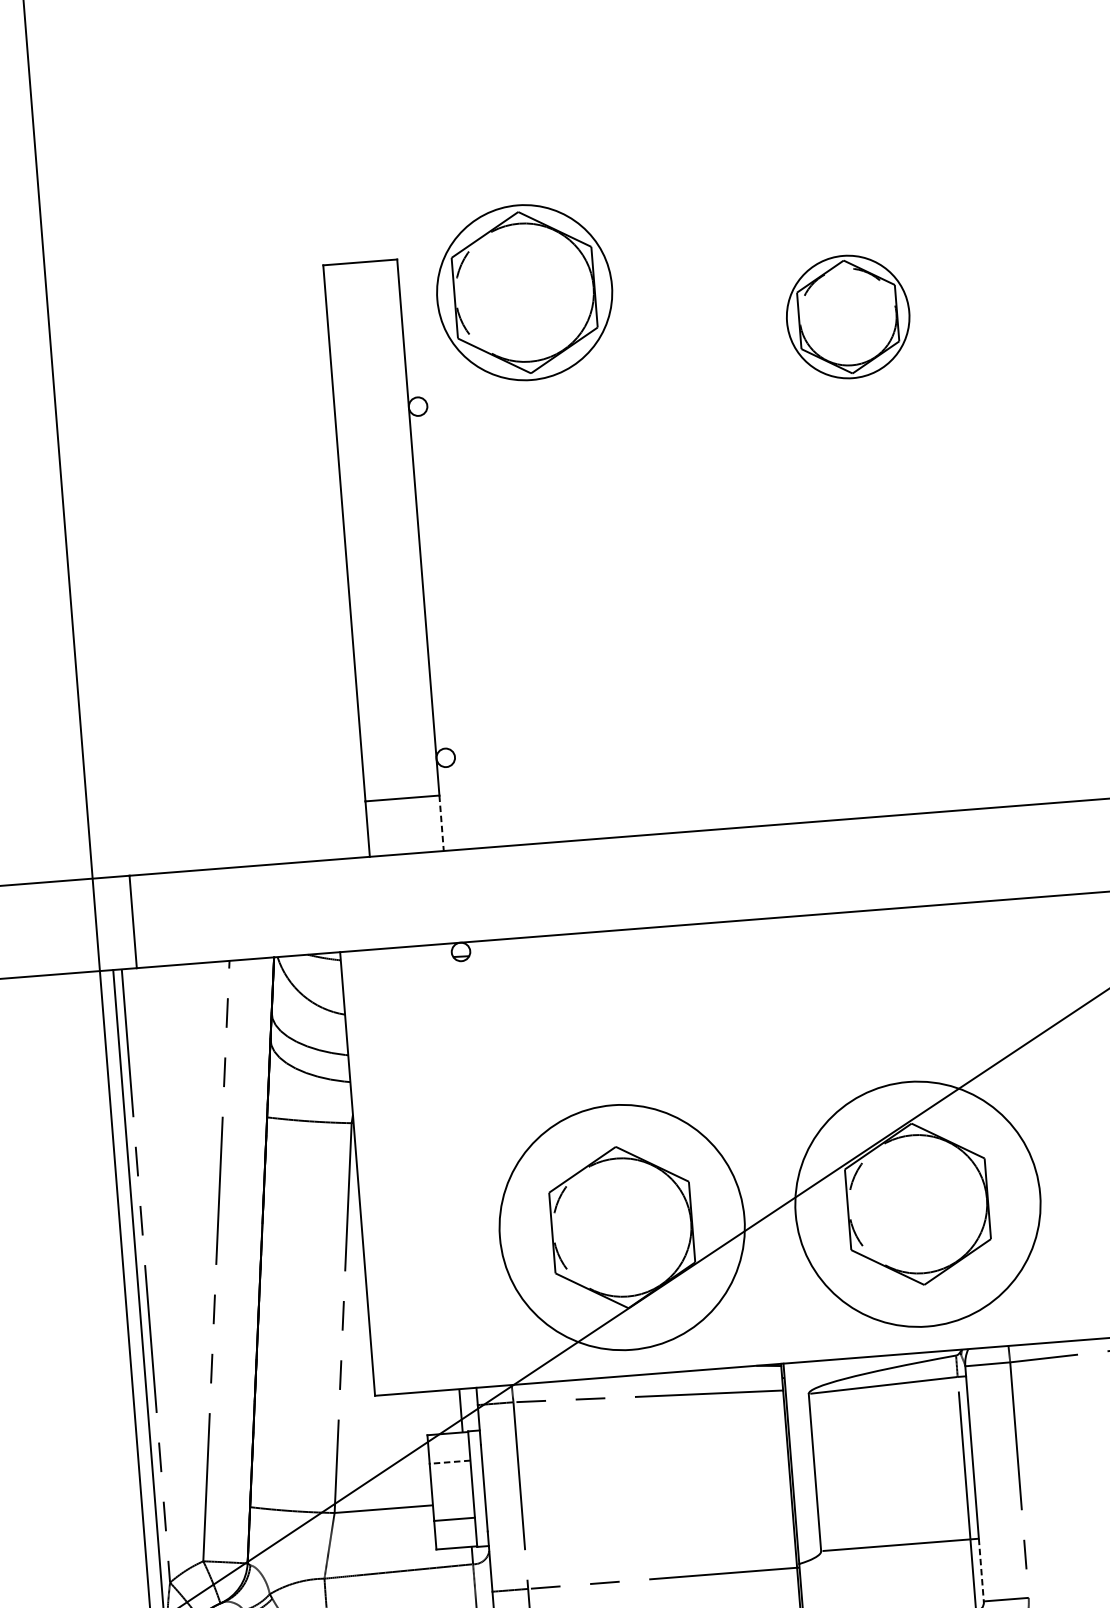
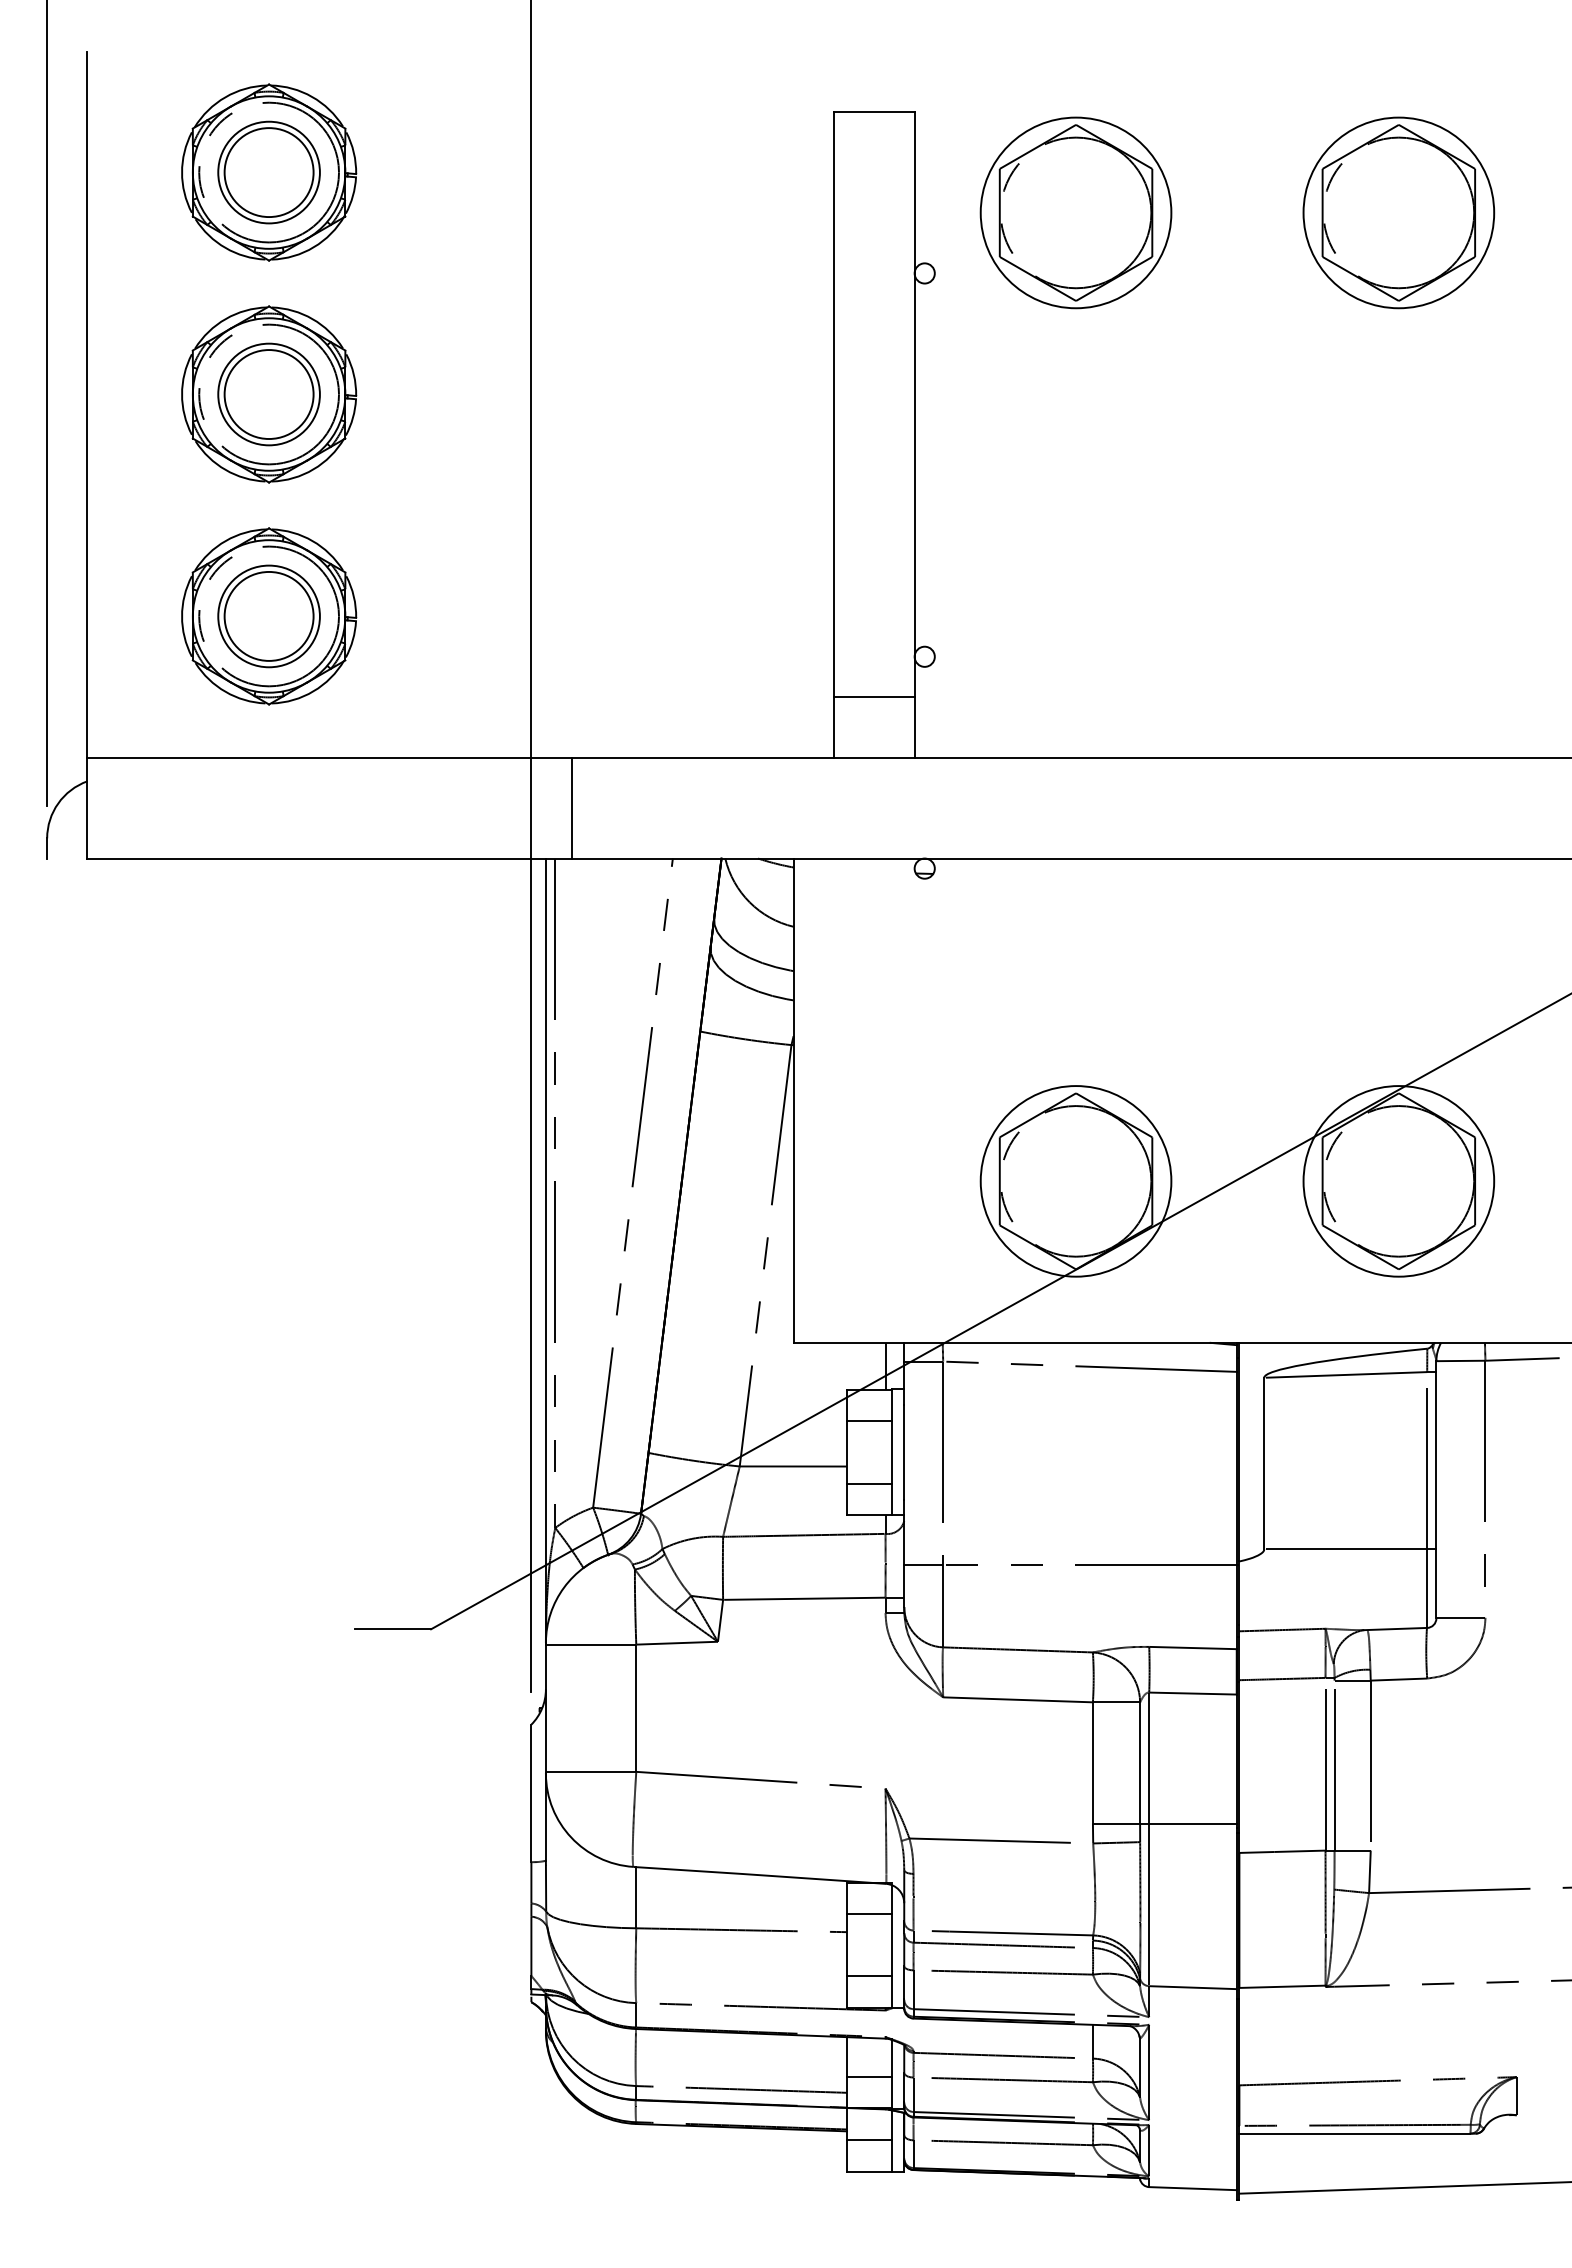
part: (524, 292) -> (1075, 212), moved
part: (847, 316) -> (1398, 212), size x1.43
line: (441, 823) -> (914, 727), dashed -> solid
circle: (917, 1204) -> (1398, 1181), size x0.71
circle: (621, 1227) -> (1075, 1181), size x0.71
line: (449, 1462) -> (868, 1421), dashed -> solid
line: (981, 1569) -> (1436, 1583), dashed -> solid

